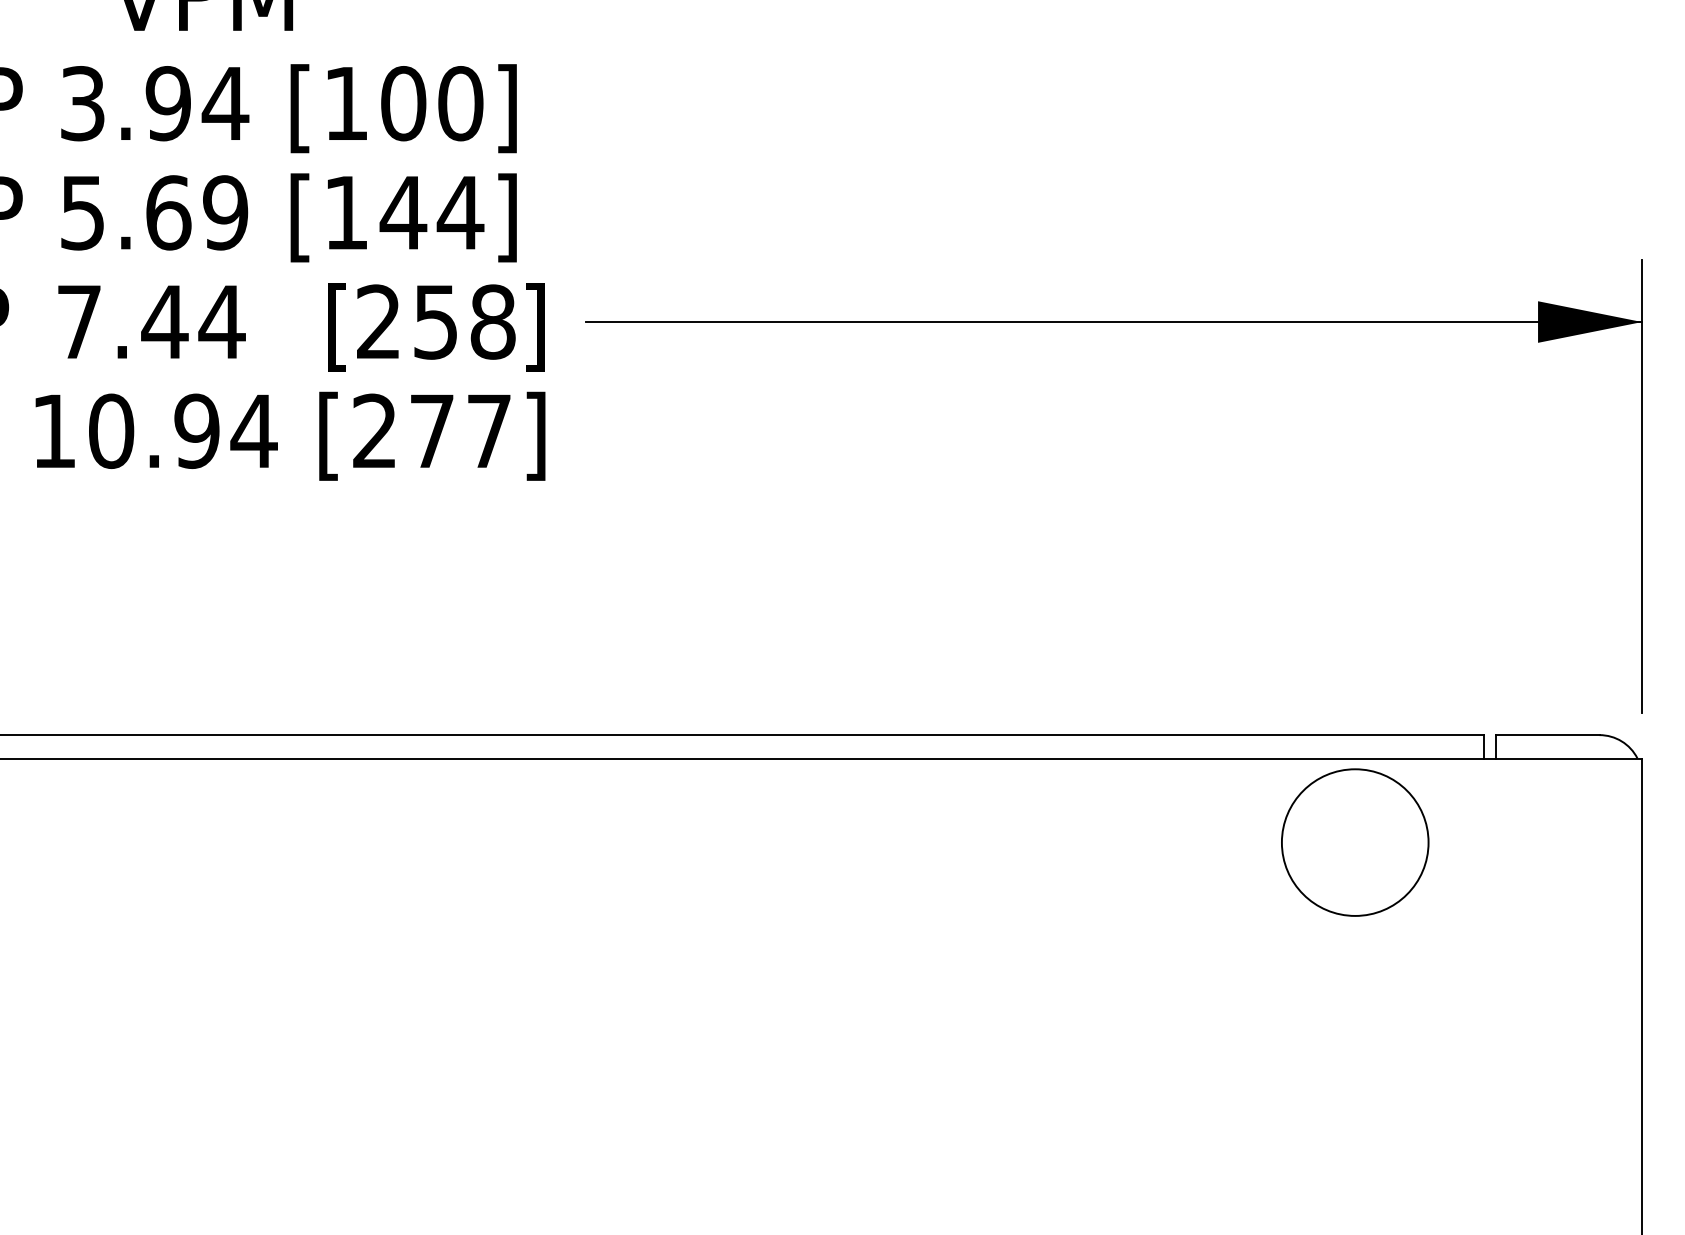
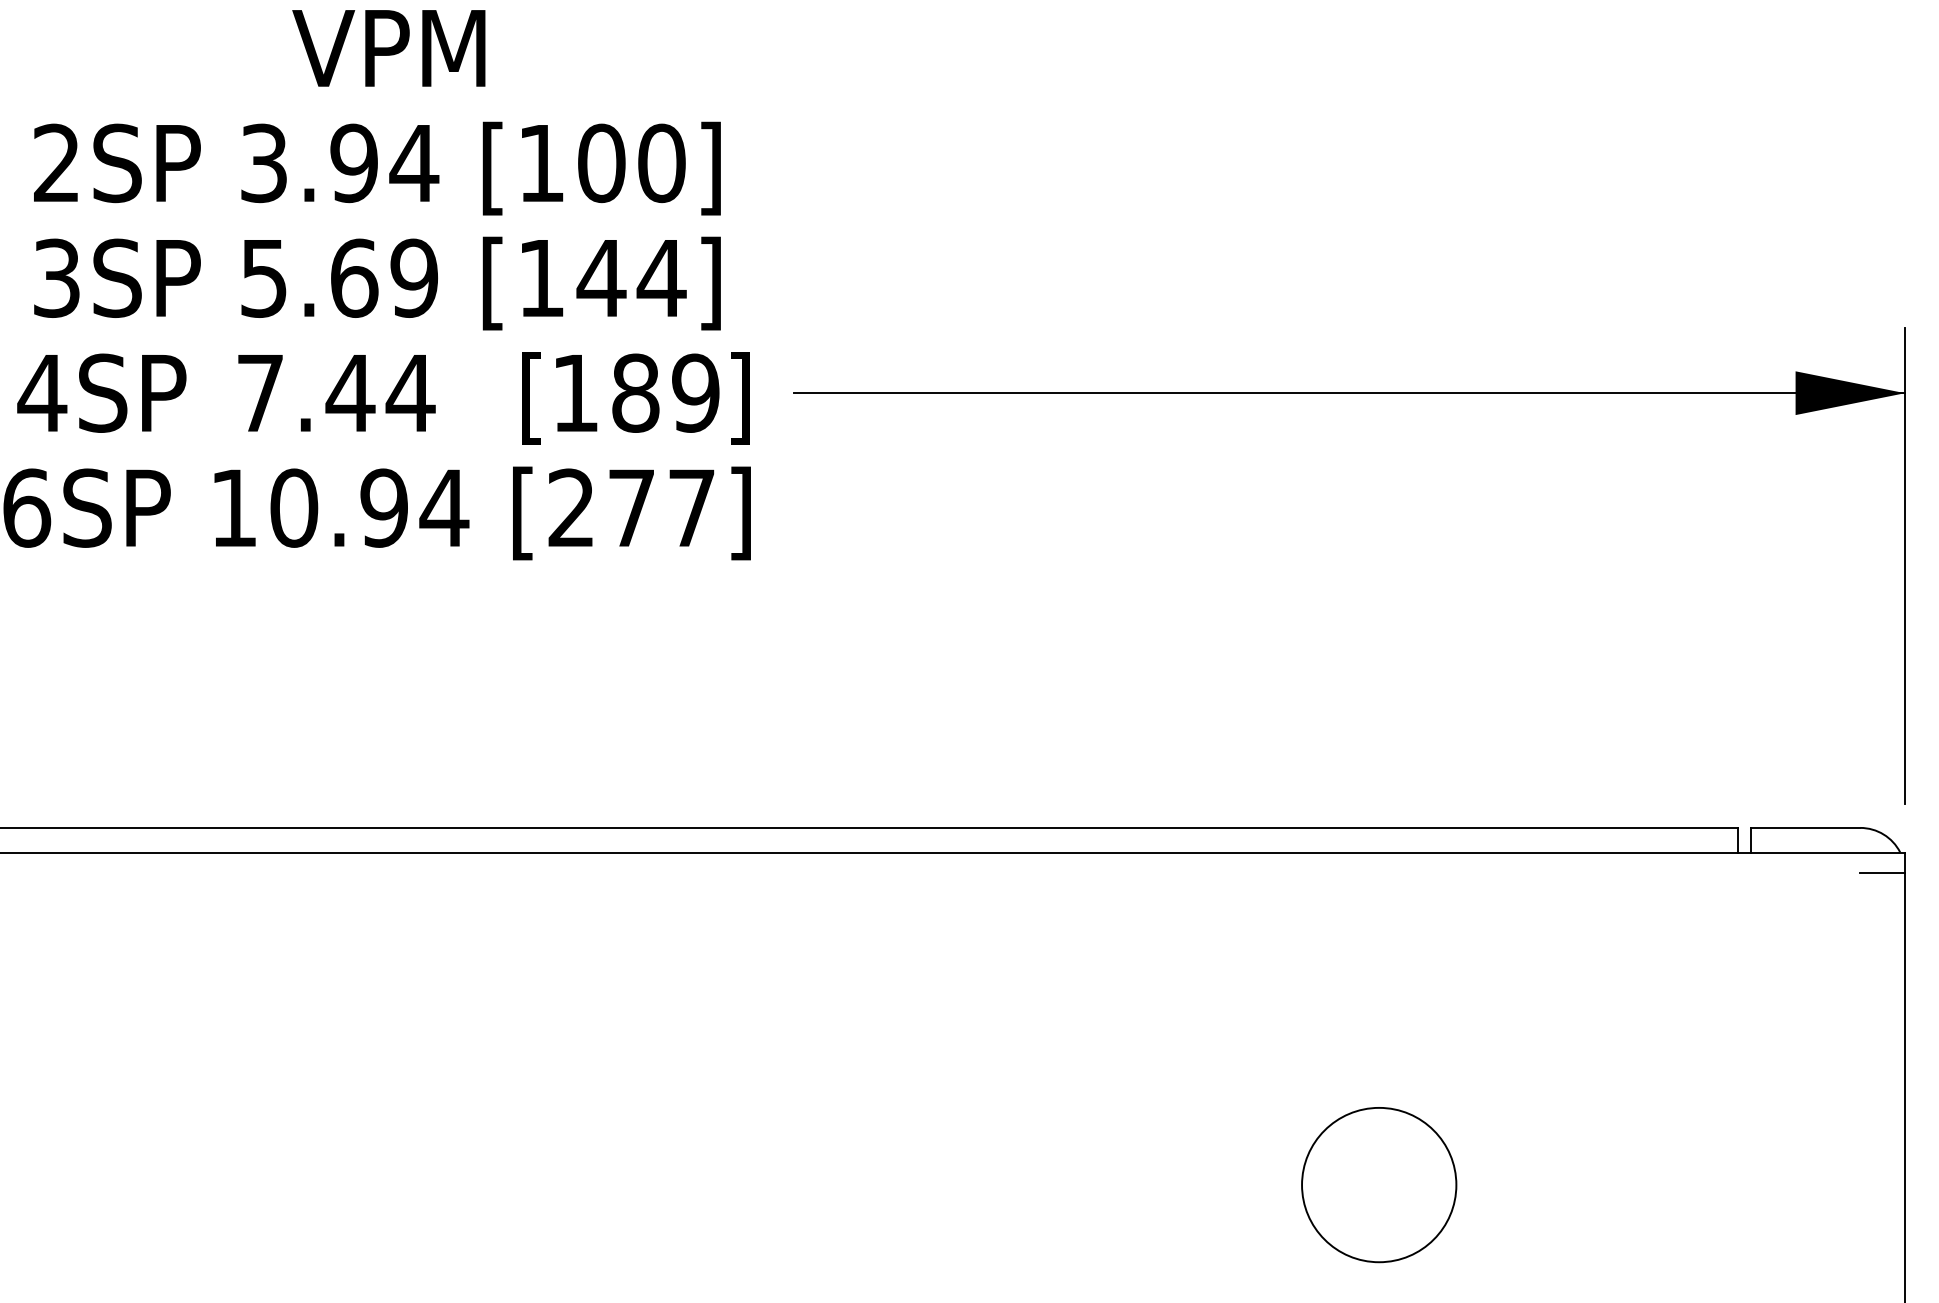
text: (435, 321) -> (635, 392), 258 -> 189
line: (1620, 777) -> (1882, 872), added
circle: (1355, 843) -> (1379, 1185), moved

